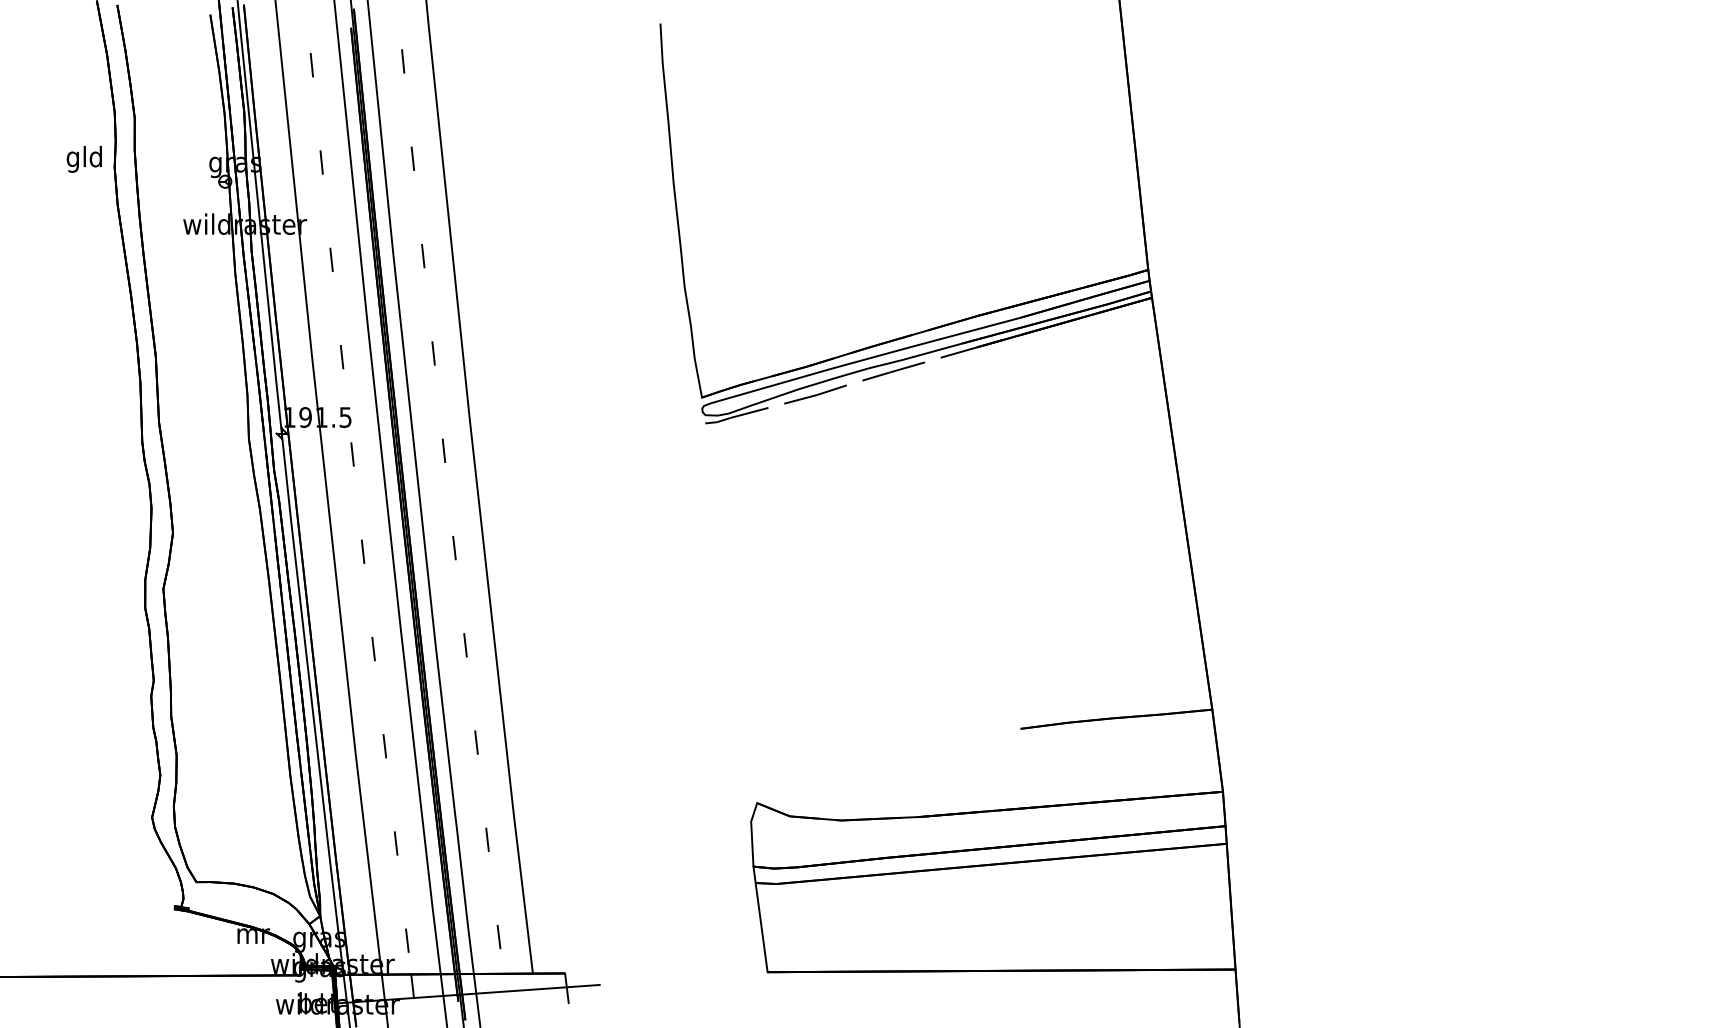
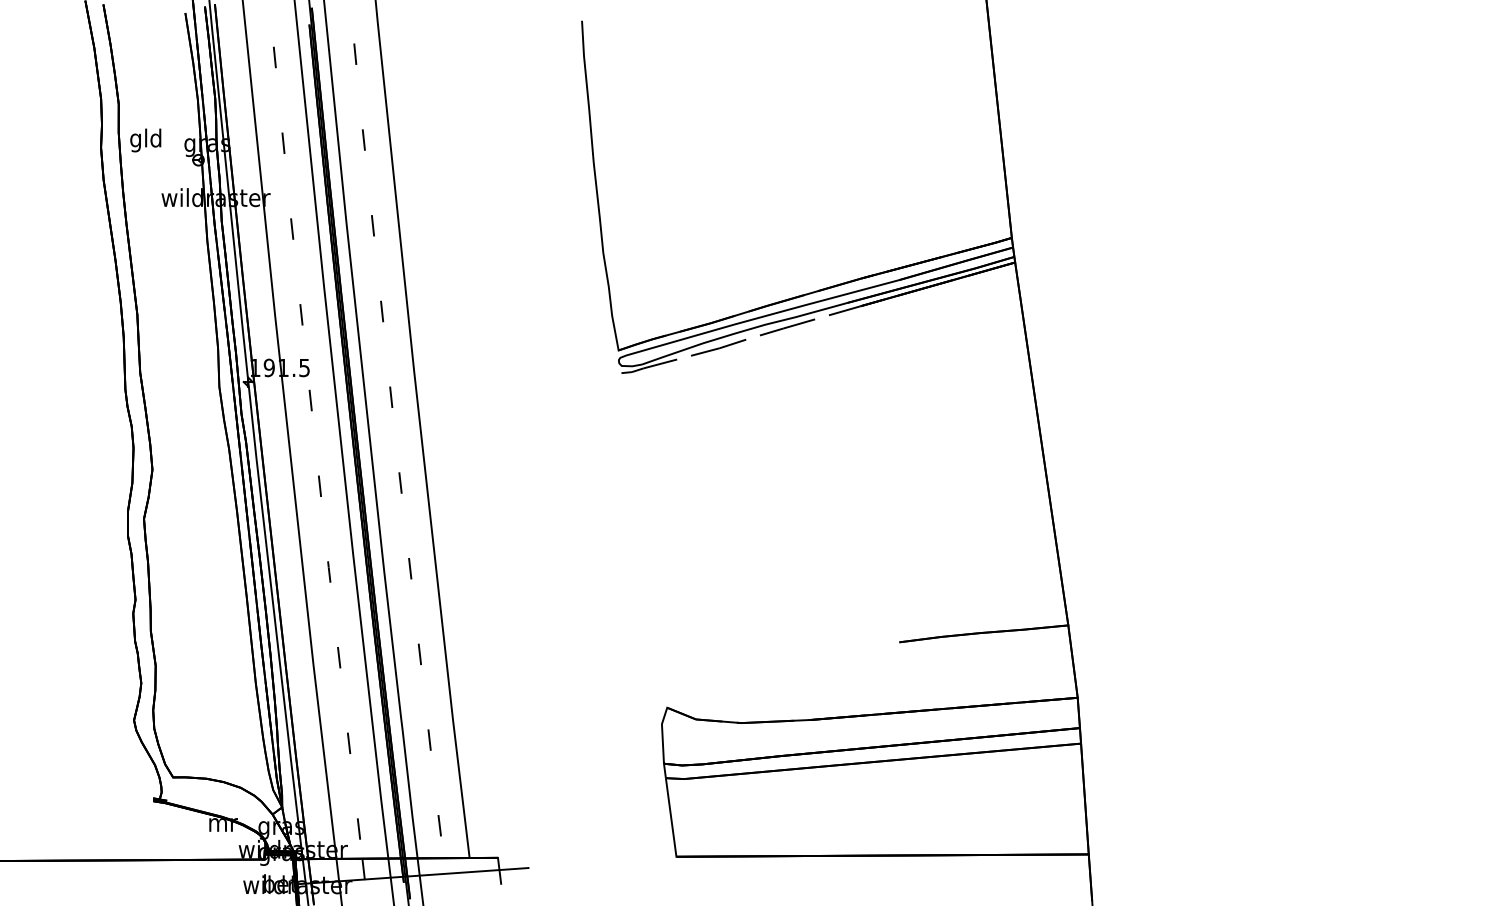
text: (83, 158) -> (144, 139), moved

